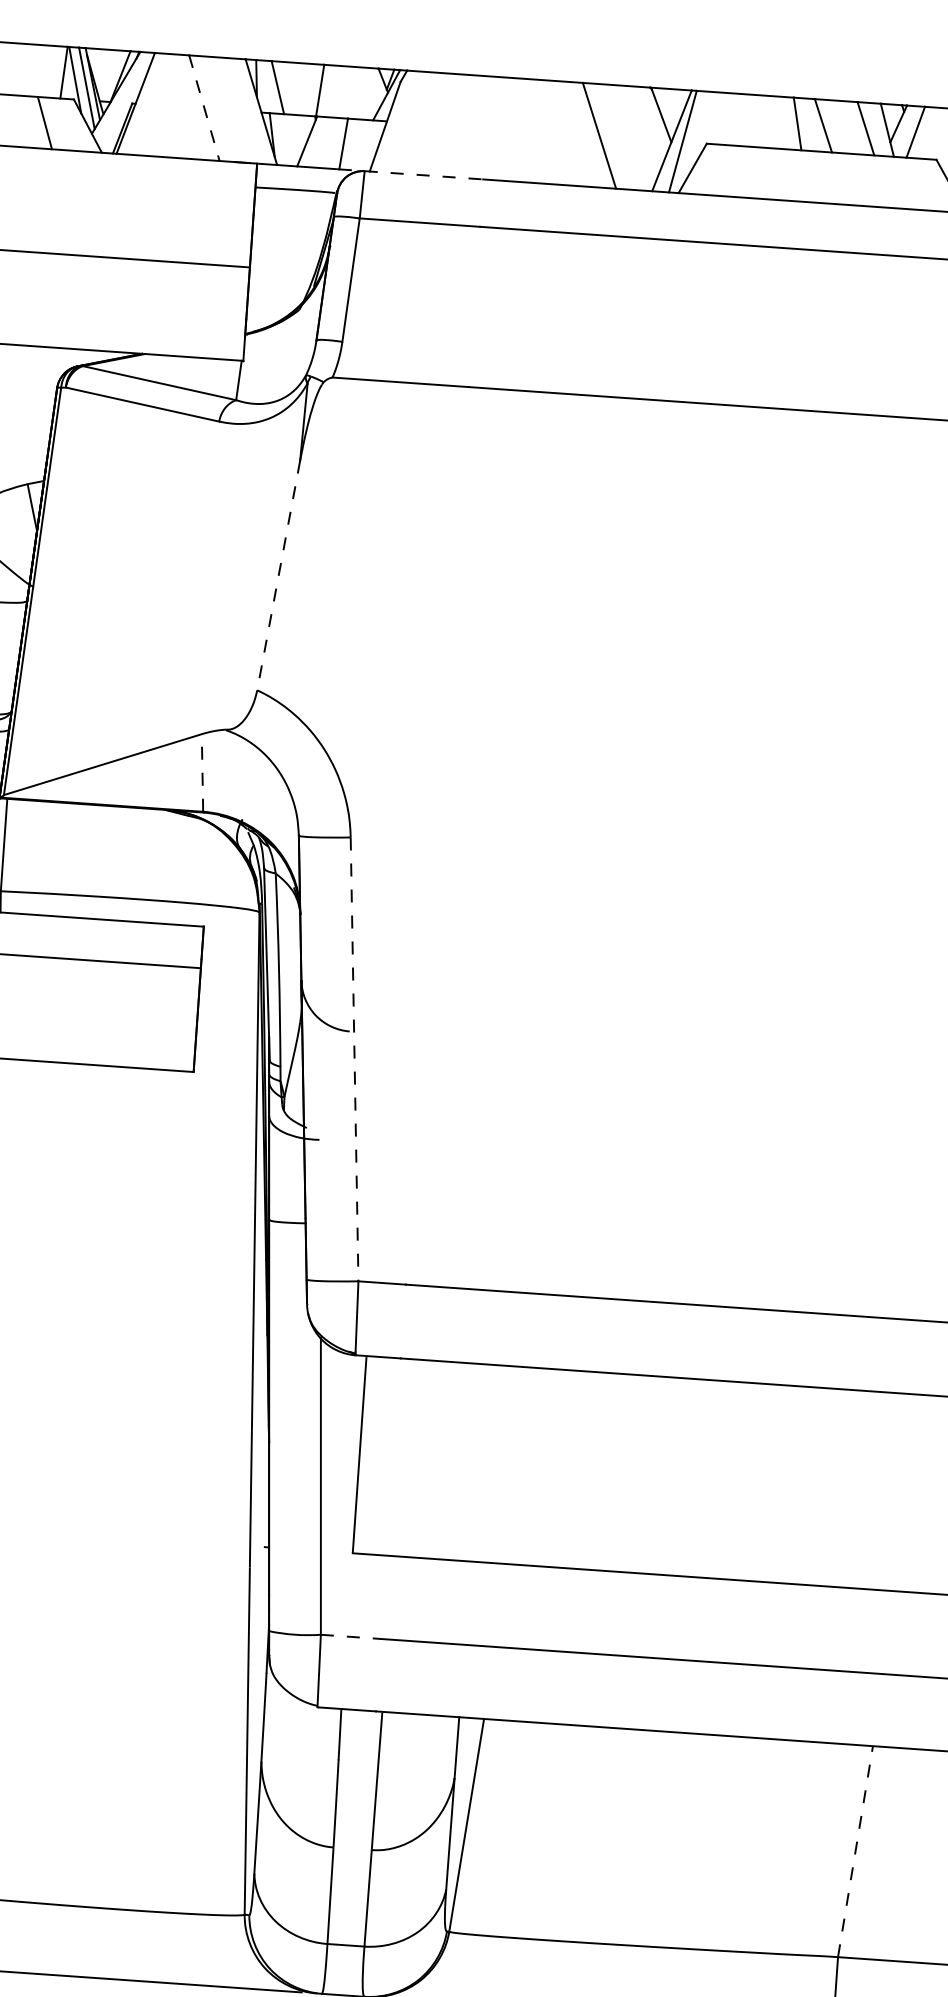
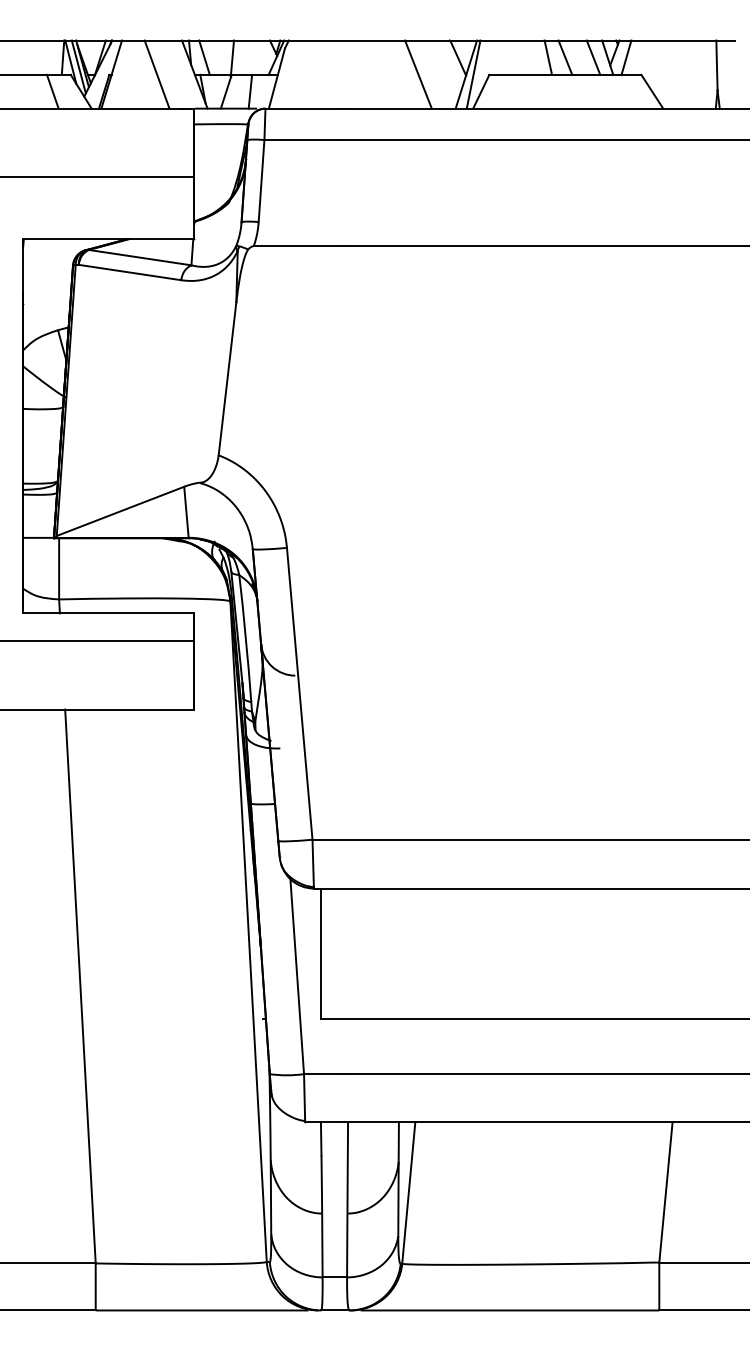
line: (204, 109) -> (157, 75), dashed -> solid
line: (425, 175) -> (305, 108), dashed -> solid
line: (278, 576) -> (227, 379), dashed -> solid
line: (202, 773) -> (186, 512), dashed -> solid
line: (354, 1060) -> (299, 694), dashed -> solid
line: (350, 1637) -> (323, 1074), dashed -> solid
line: (854, 1851) -> (665, 1192), dashed -> solid

